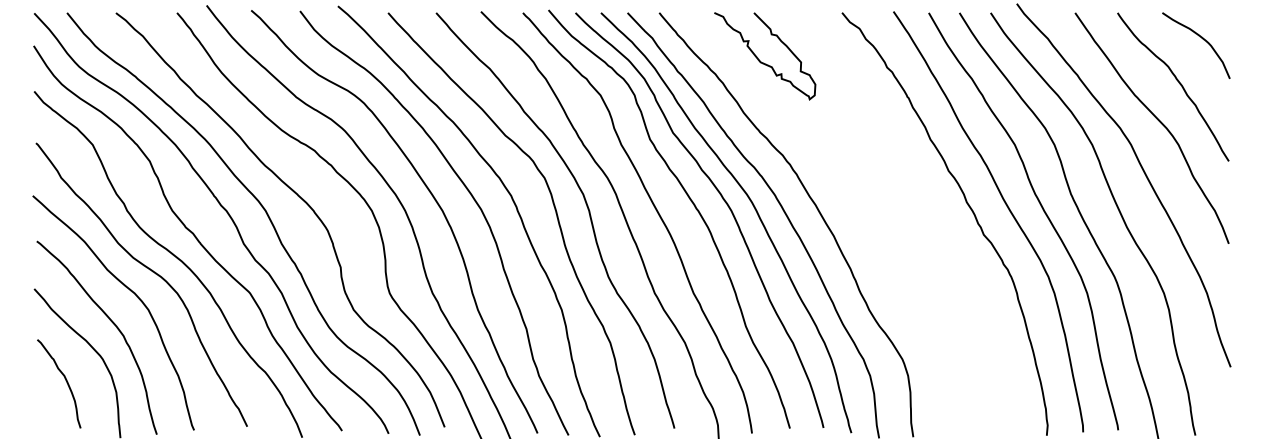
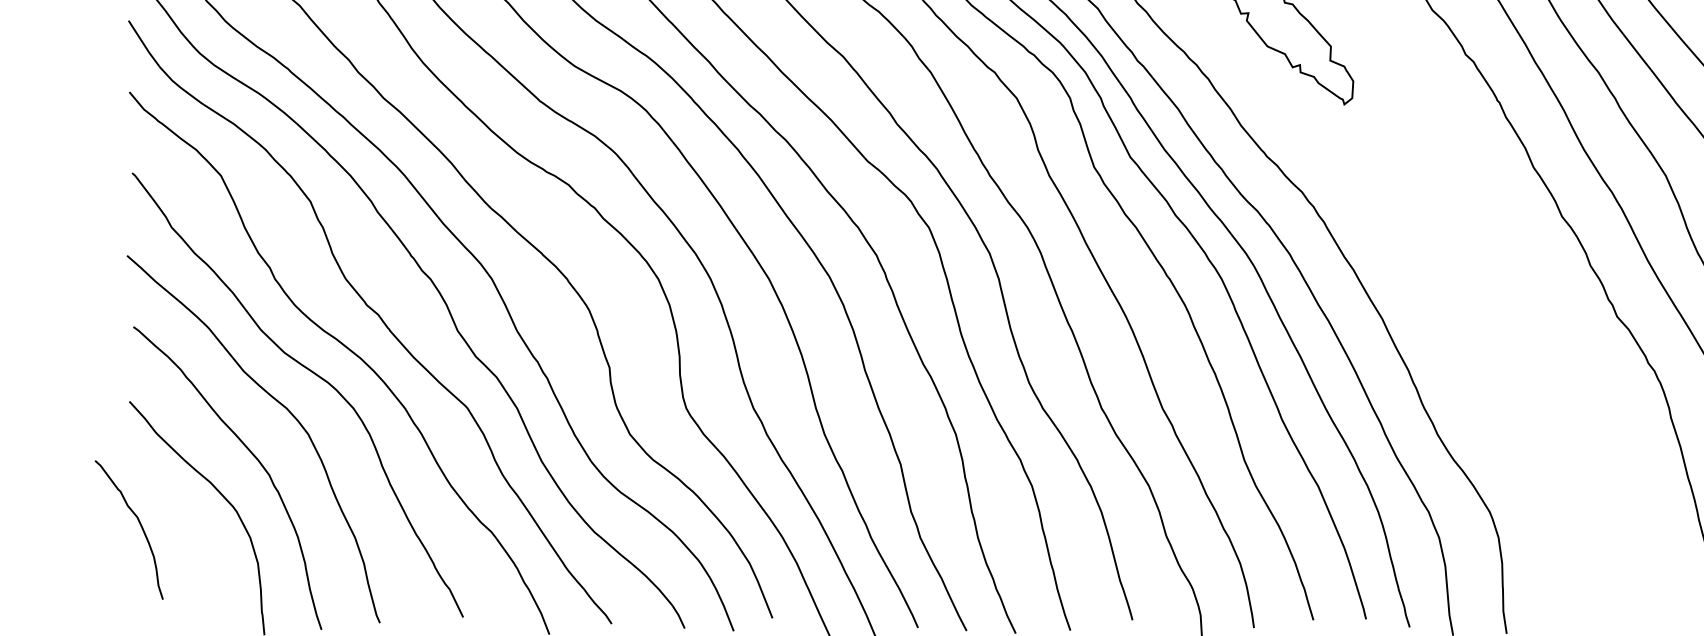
curve: (65, 380) -> (139, 524), moved

